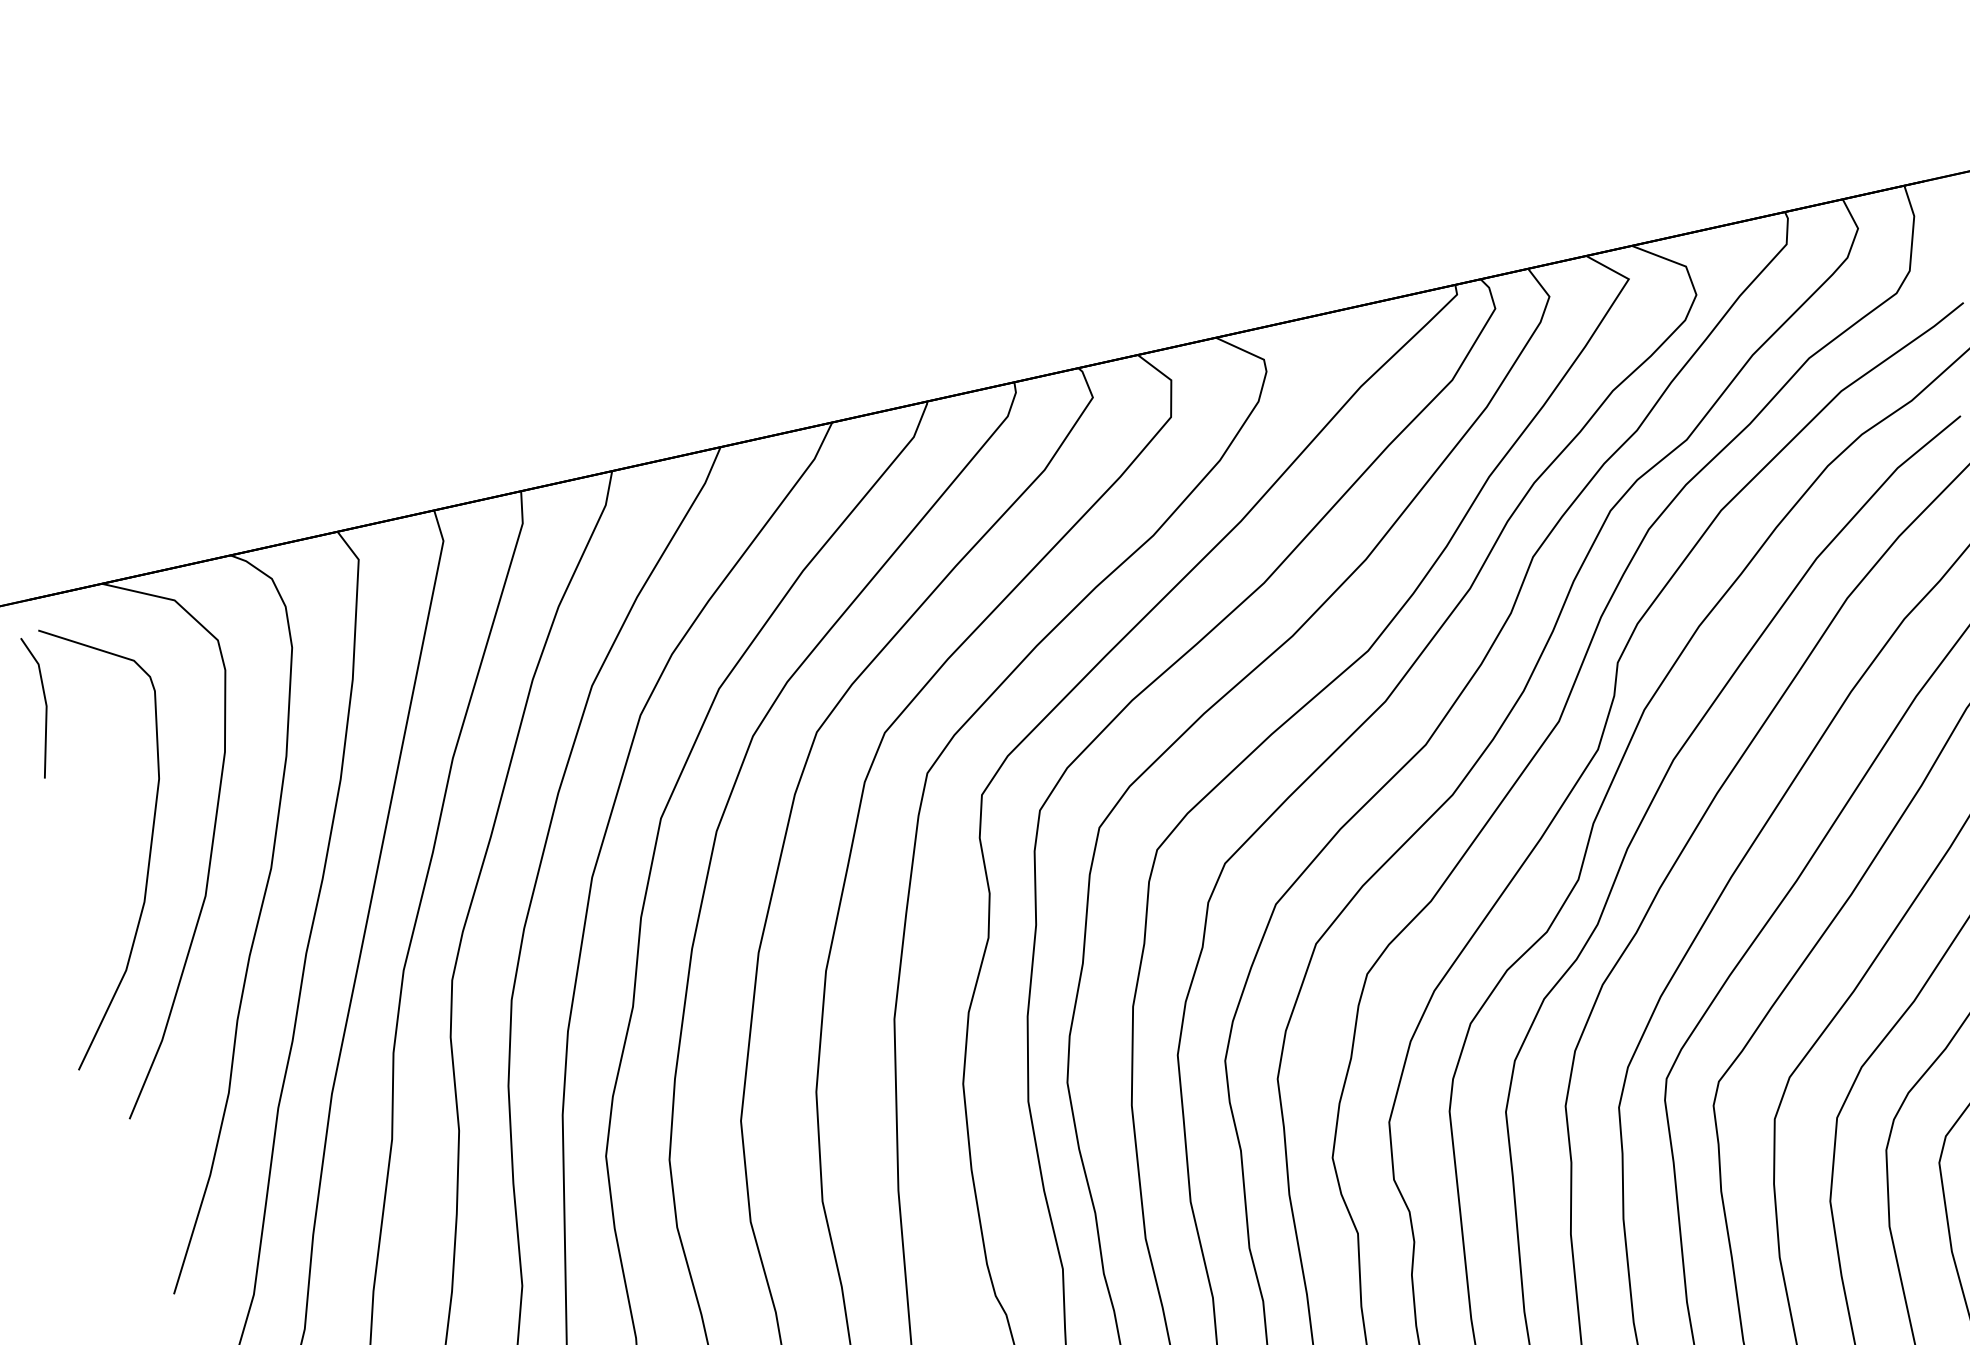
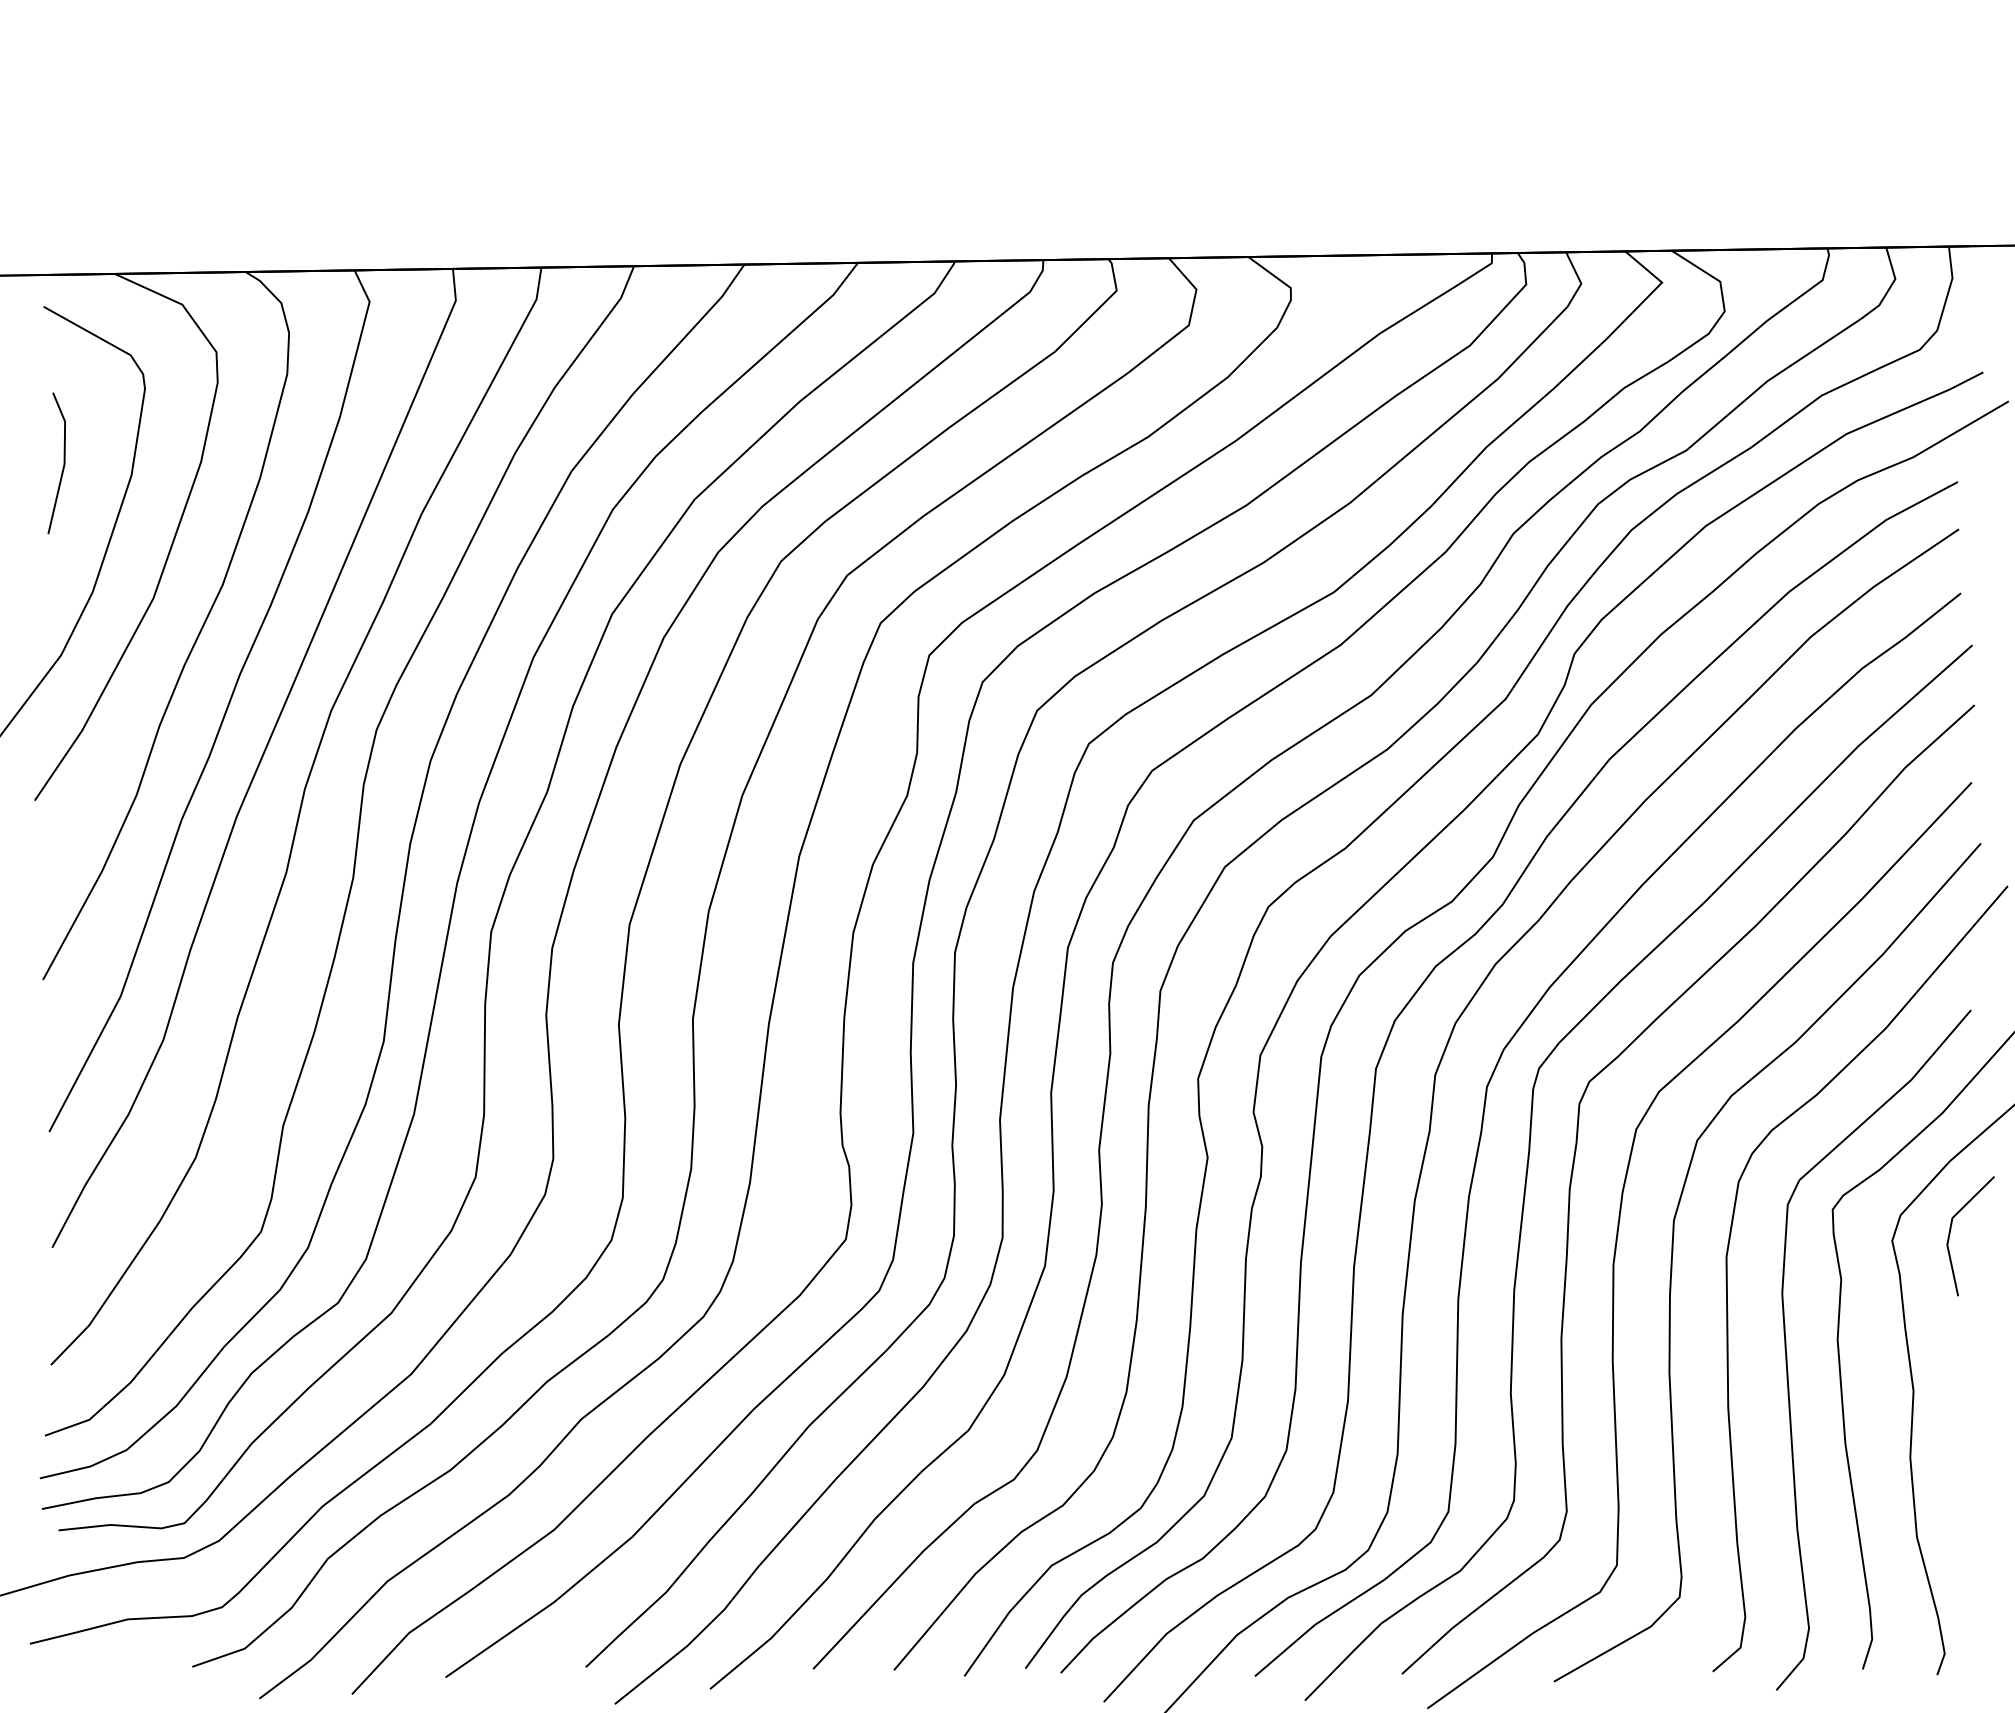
line: (45, 705) -> (63, 463), moved

